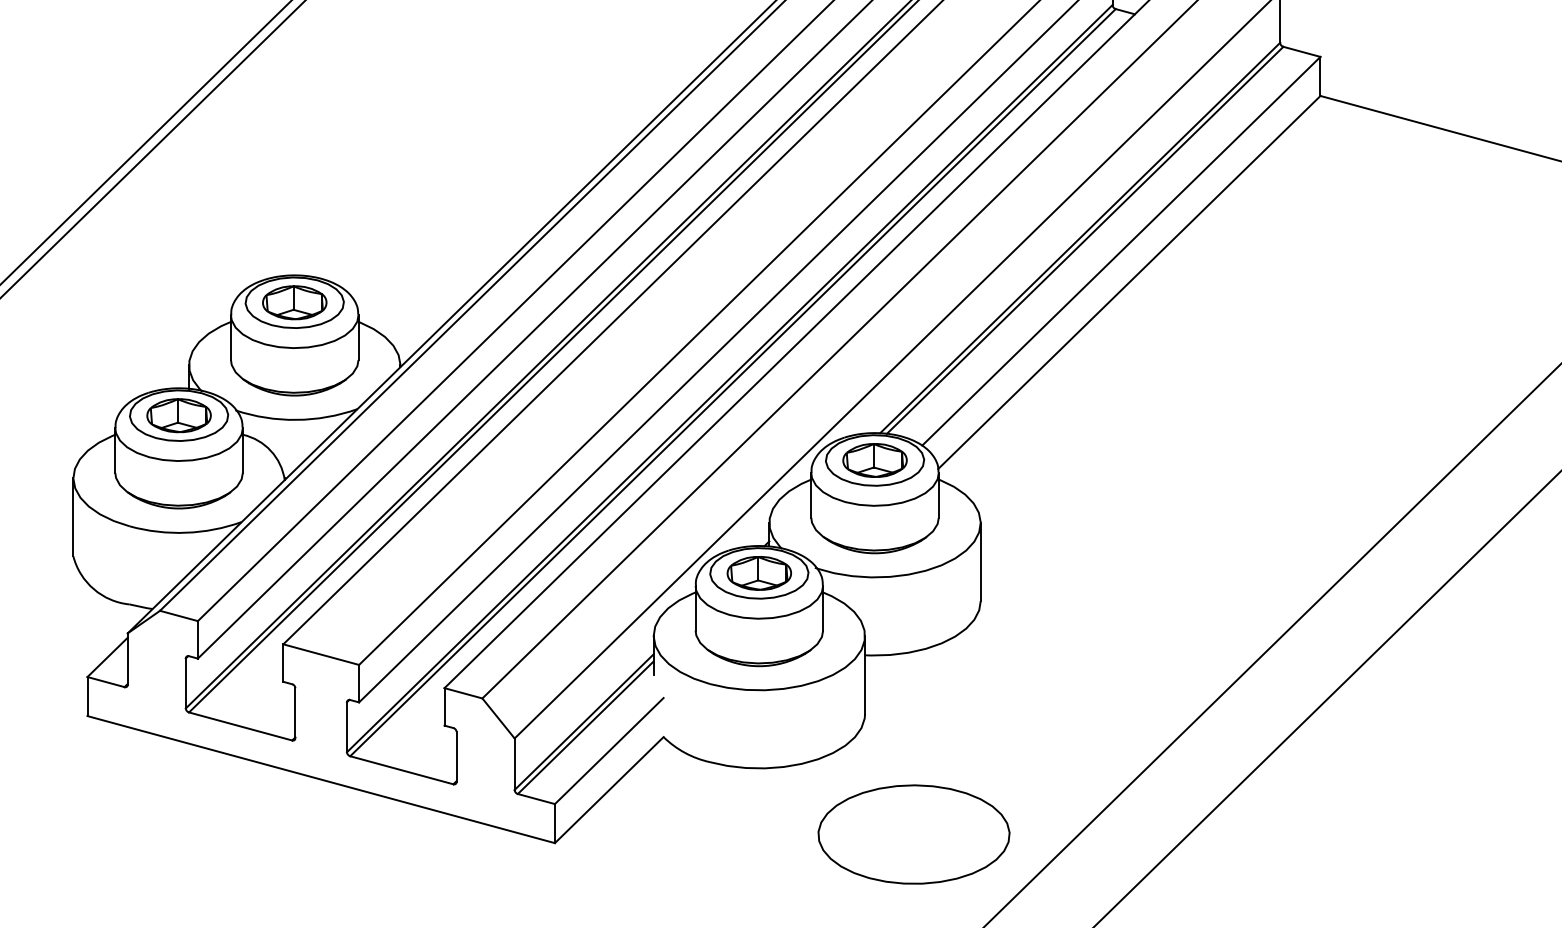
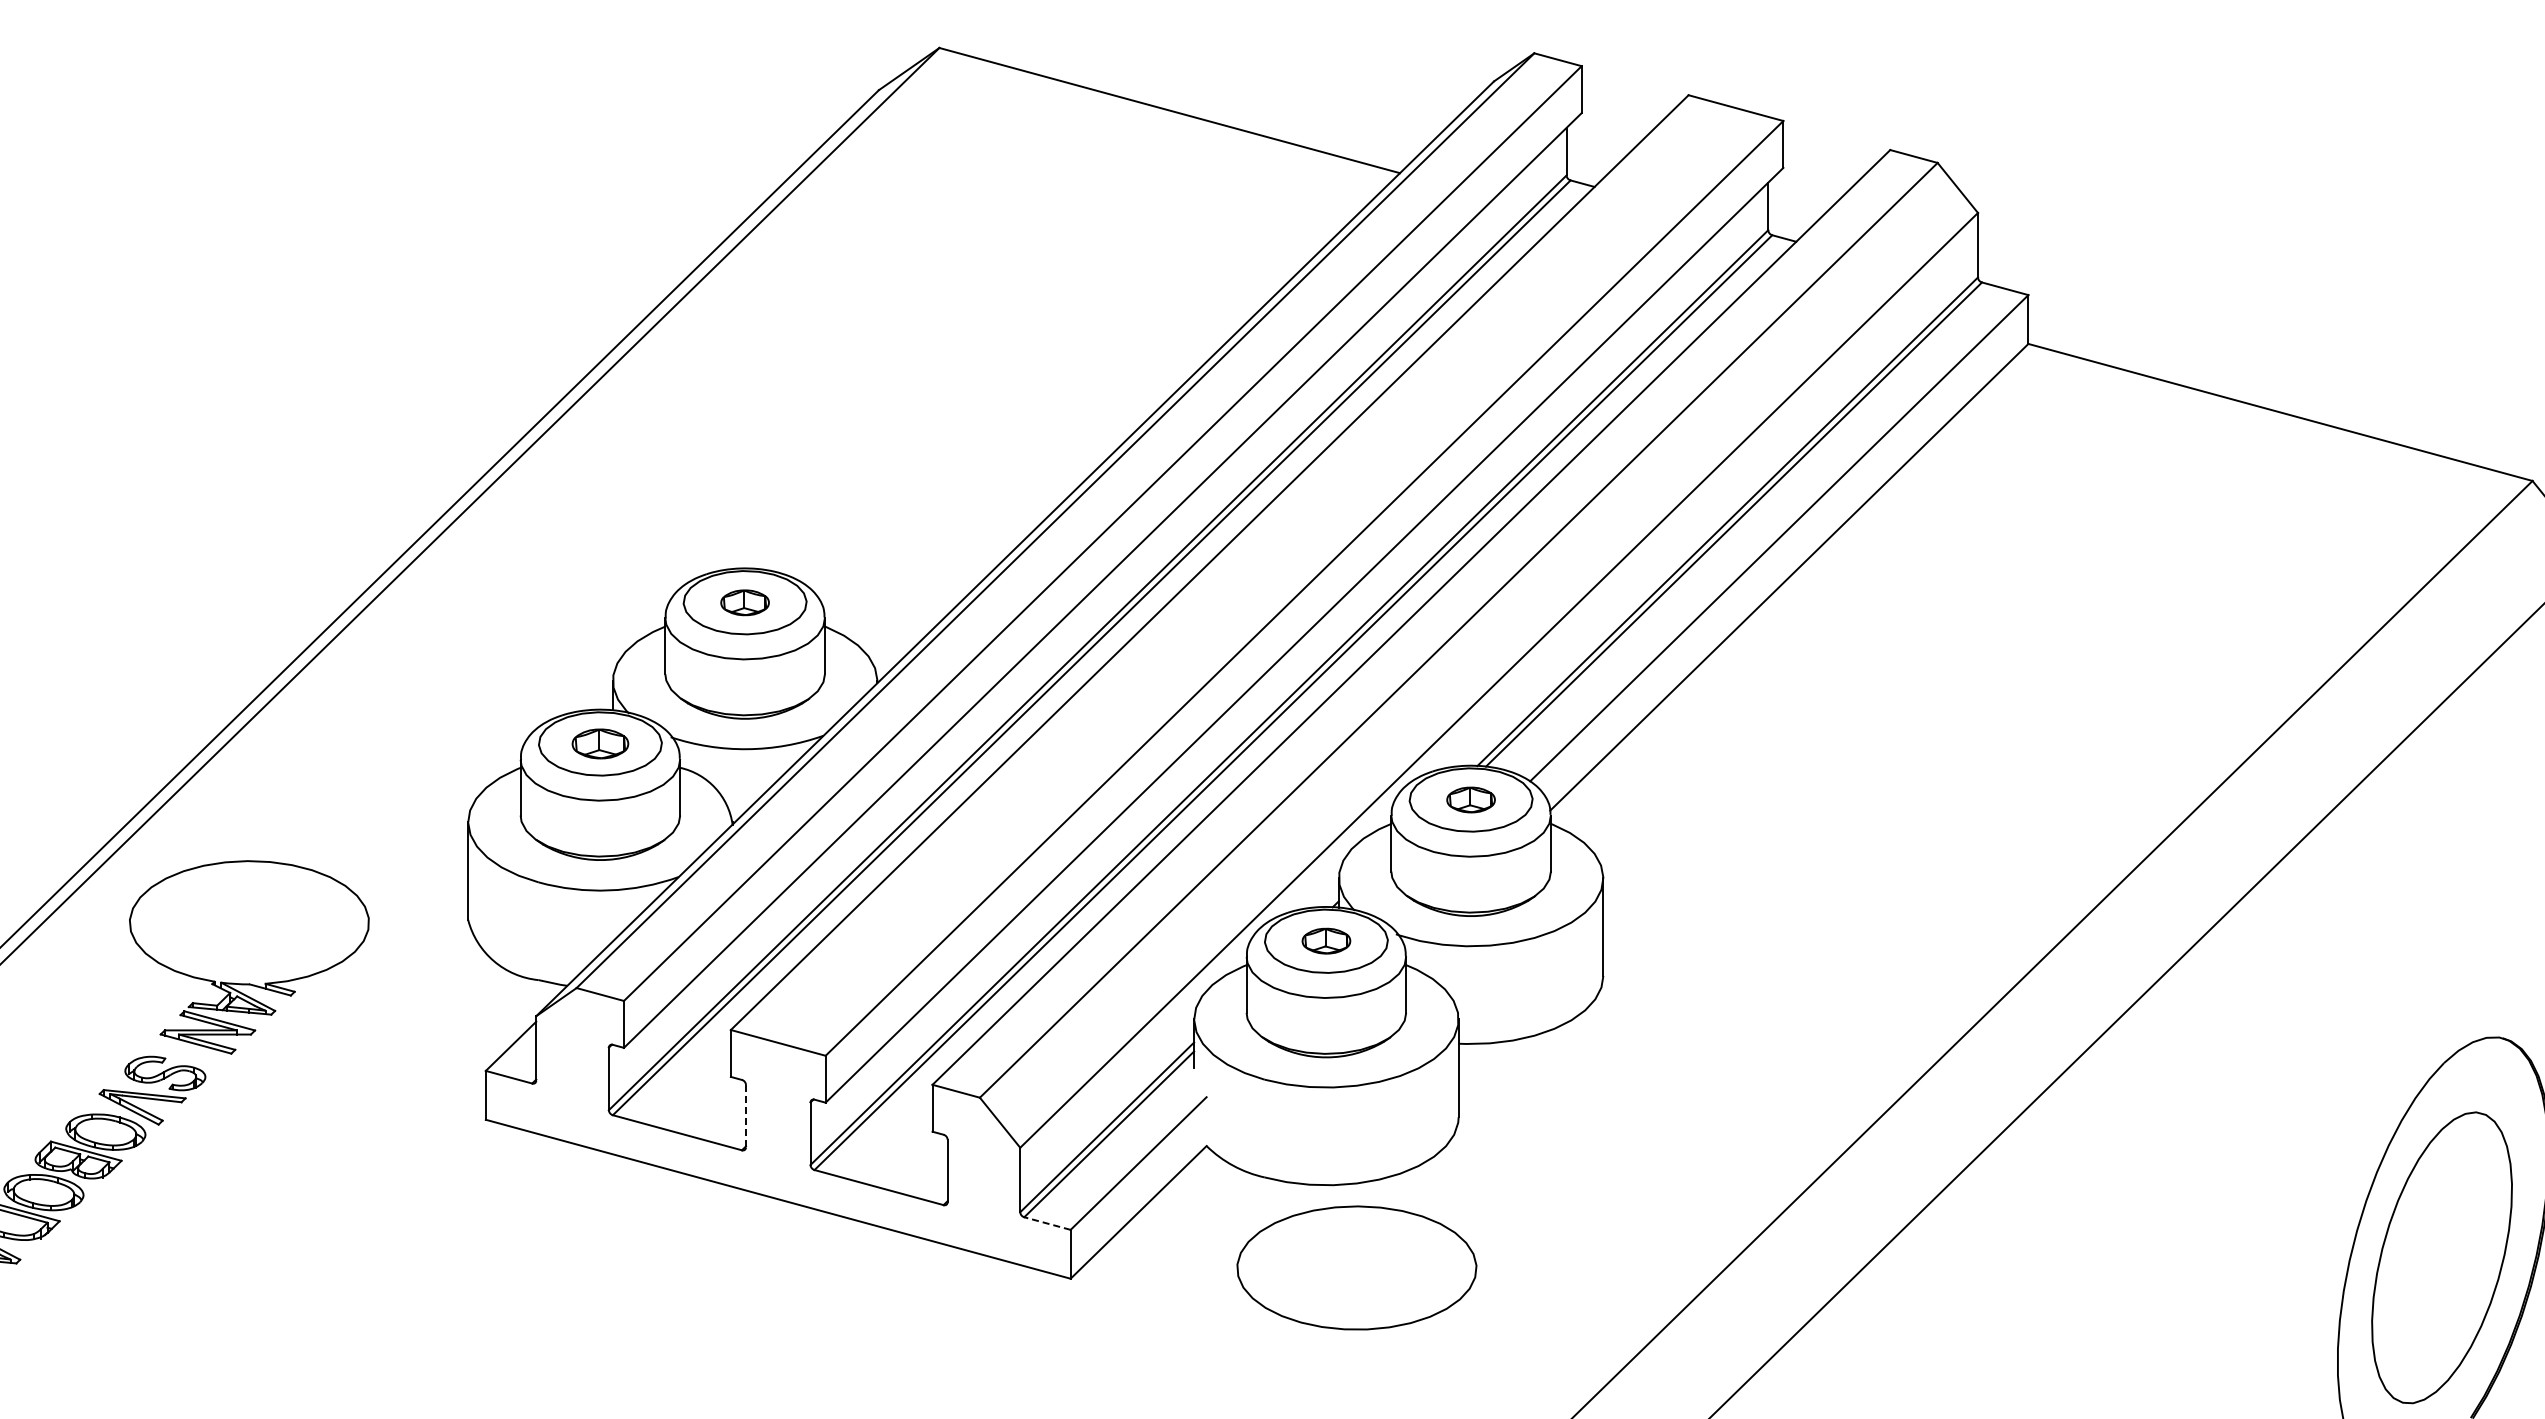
part: (294, 302) -> (744, 602), size x0.6
part: (179, 415) -> (600, 743), size x0.7
part: (874, 460) -> (1470, 799), size x0.6
part: (759, 572) -> (1326, 940), size x0.6
line: (295, 713) -> (746, 1116), solid -> dashed
line: (536, 798) -> (1047, 1223), solid -> dashed
part: (913, 834) -> (1356, 1267), moved

